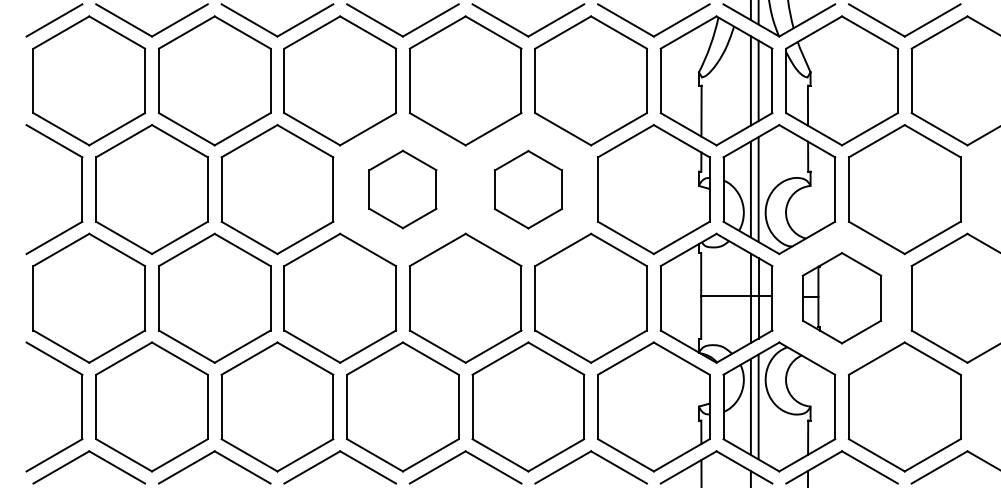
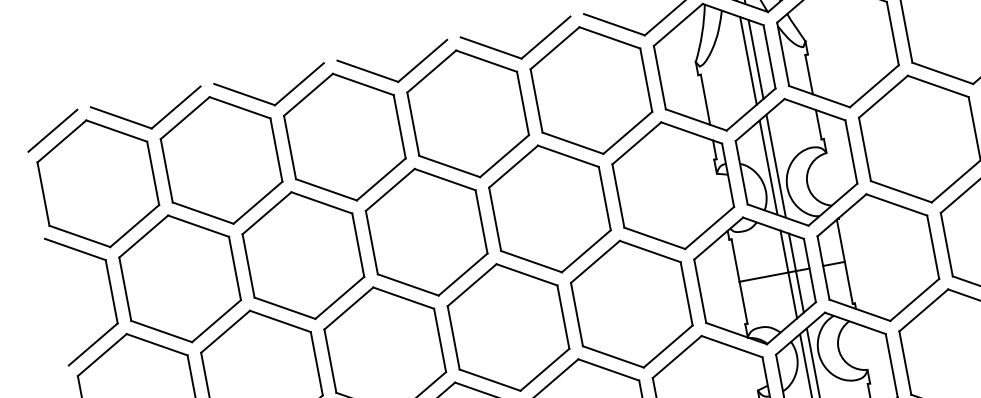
part: (402, 189) -> (426, 232), size x1.67
part: (528, 189) -> (550, 208), size x1.67
part: (841, 297) -> (877, 256), size x1.43

